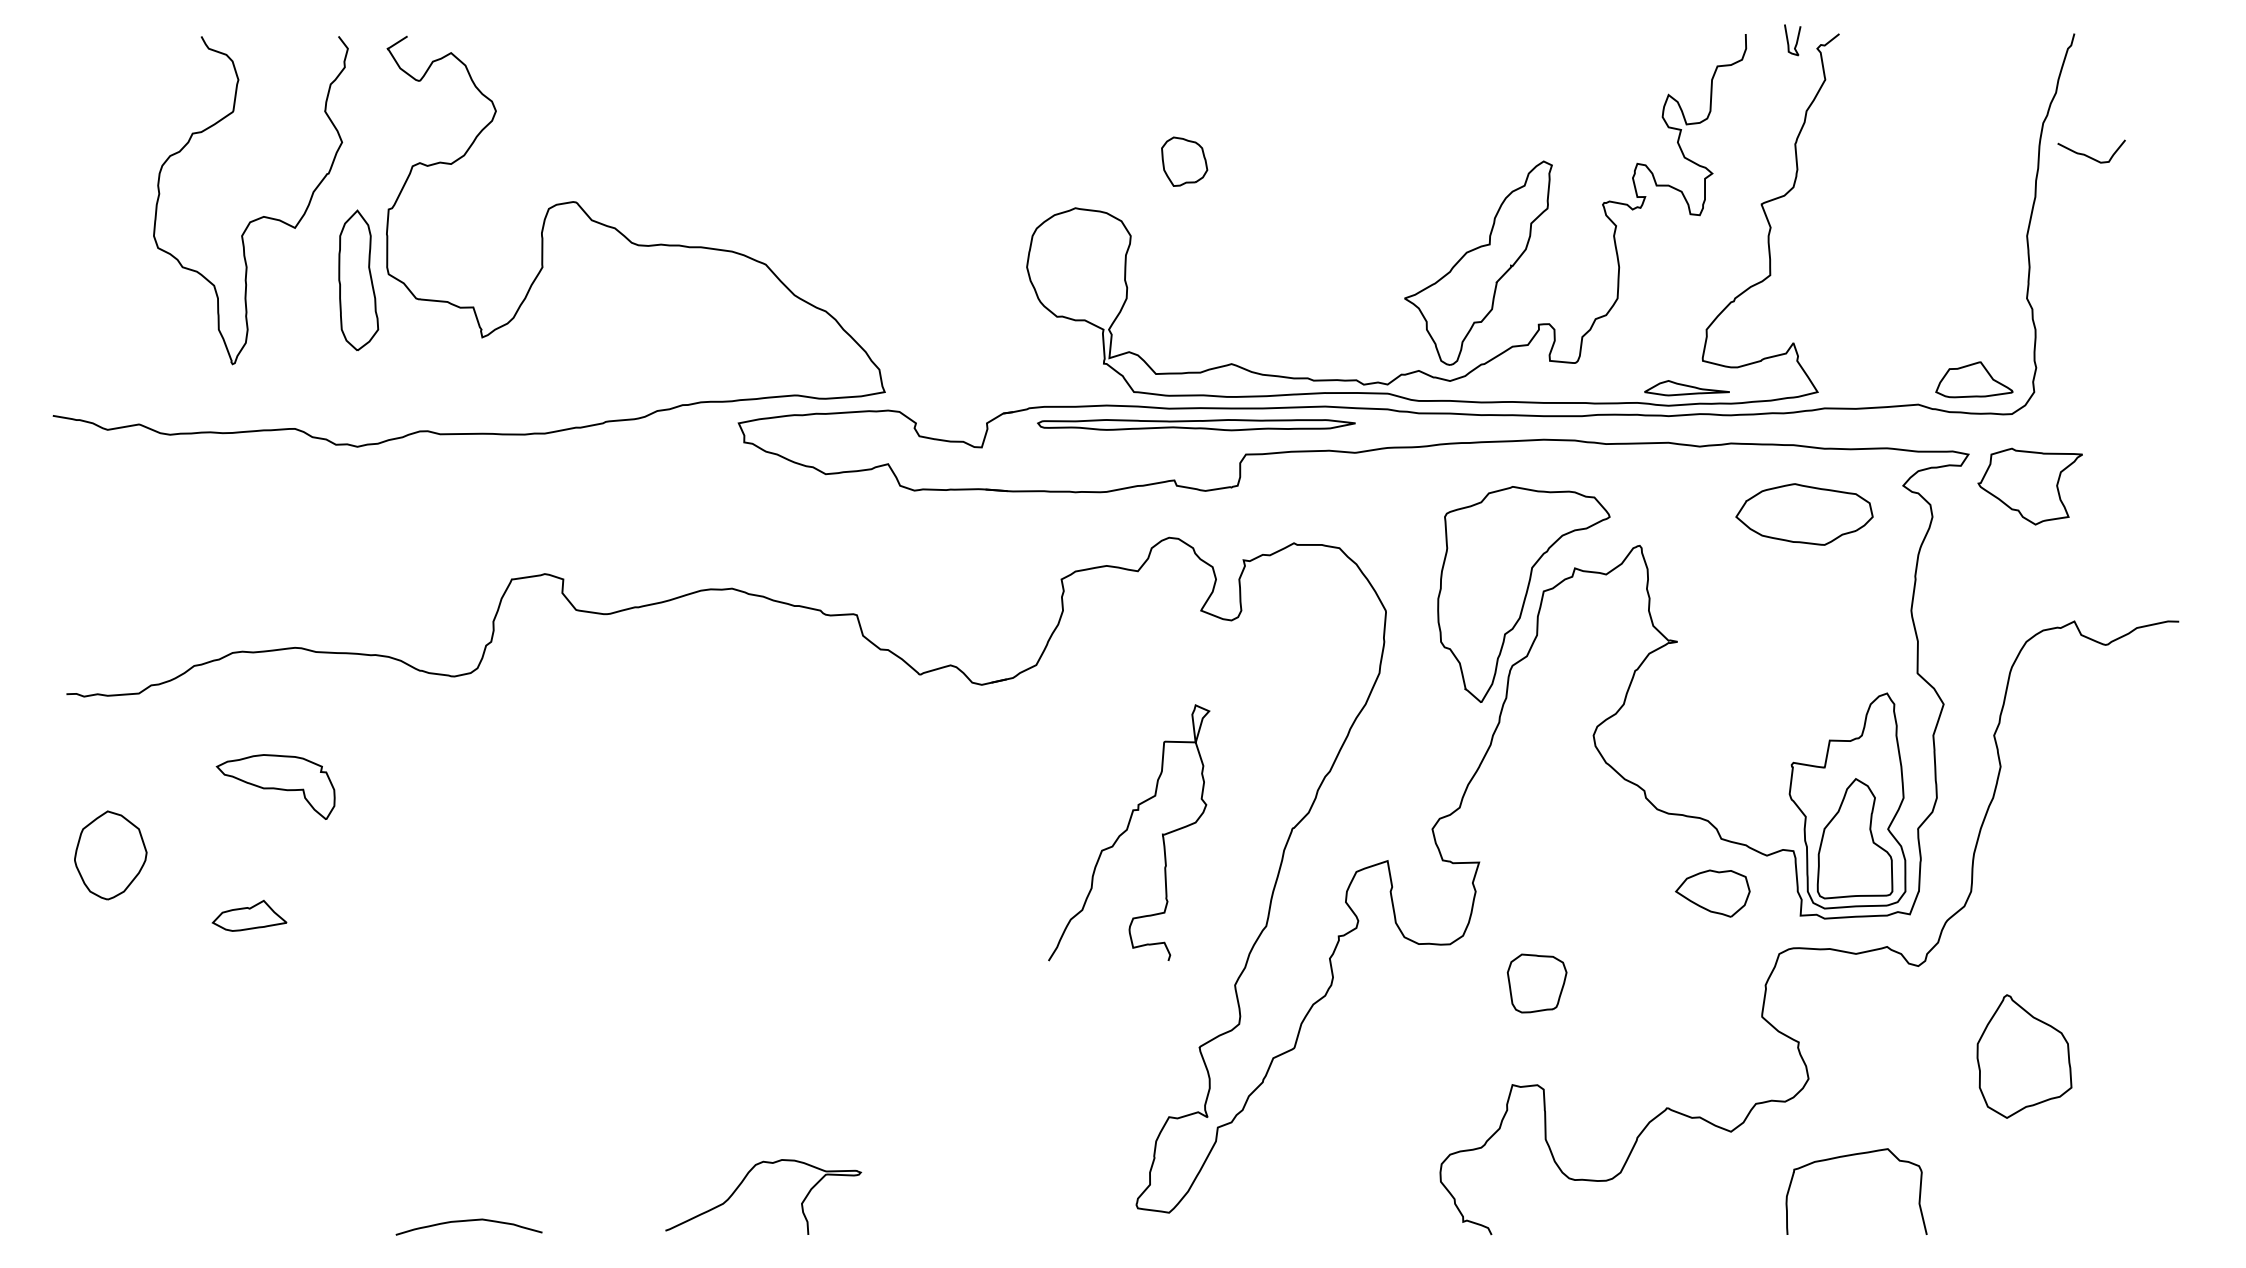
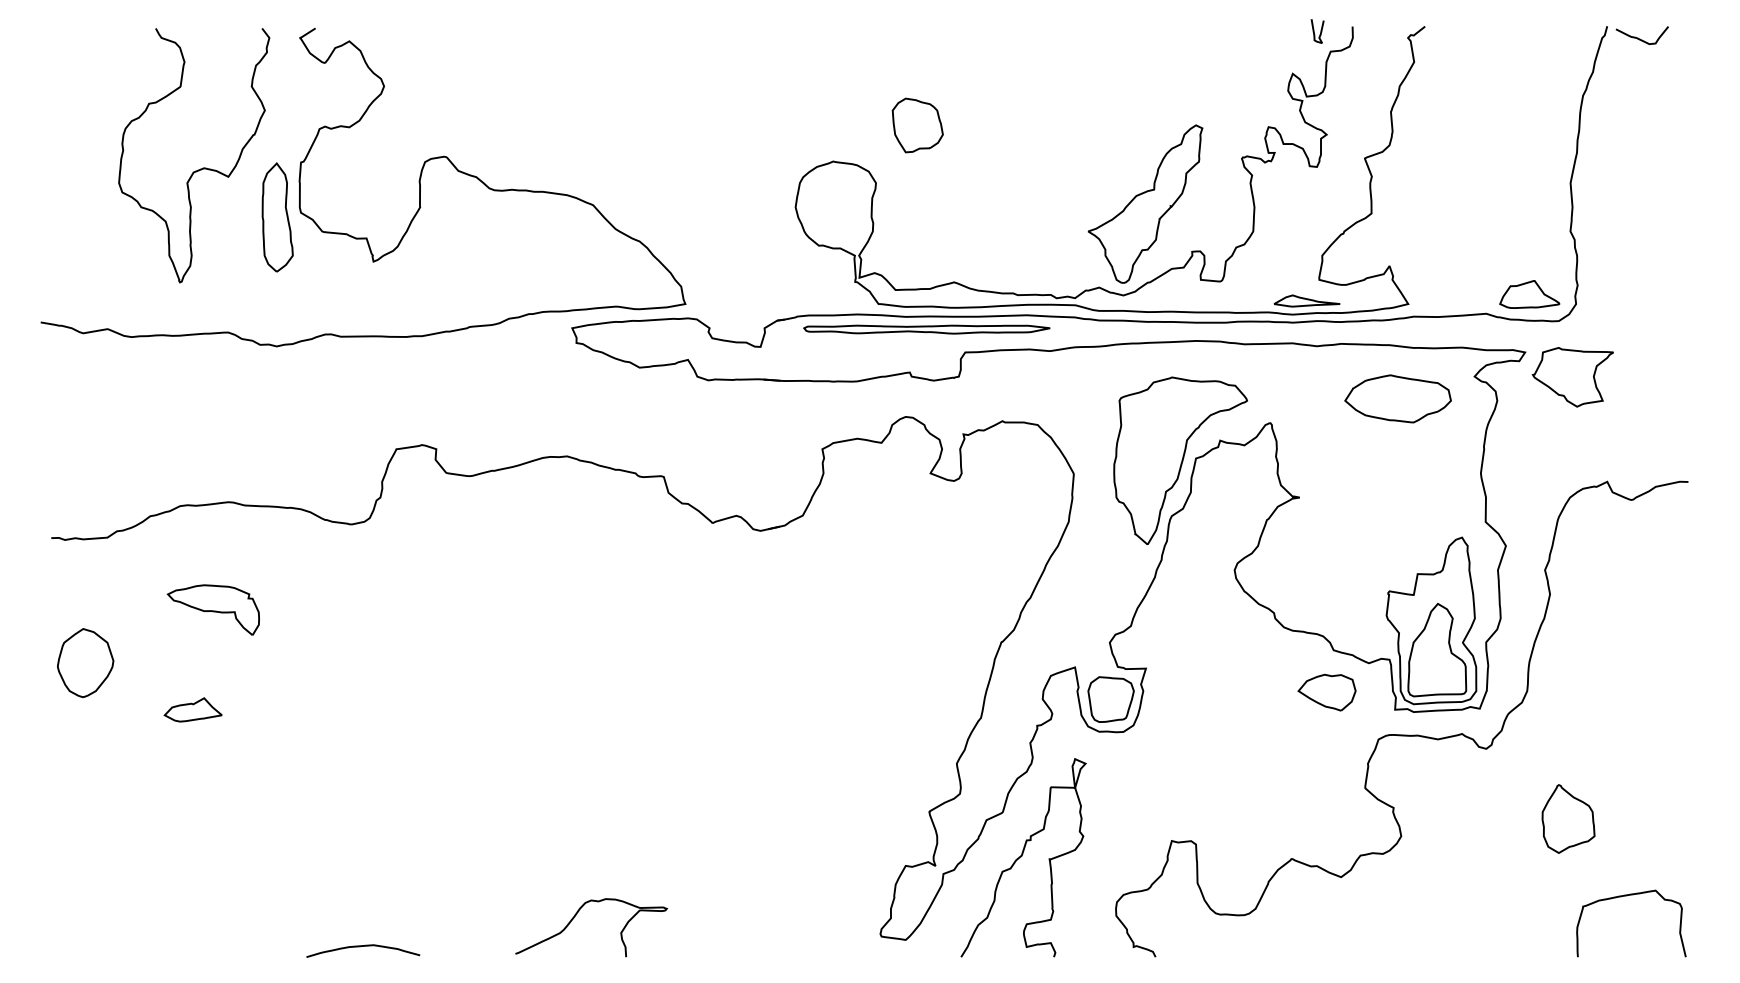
curve: (1788, 40) -> (1314, 31), moved
curve: (2088, 155) -> (1639, 38), moved
part: (1184, 161) -> (917, 125), size x1.43
curve: (1127, 830) -> (1022, 856), moved
part: (1536, 983) -> (1110, 699), moved
part: (2024, 1056) -> (1568, 818), size x0.71
curve: (1849, 1156) -> (1625, 896), moved

